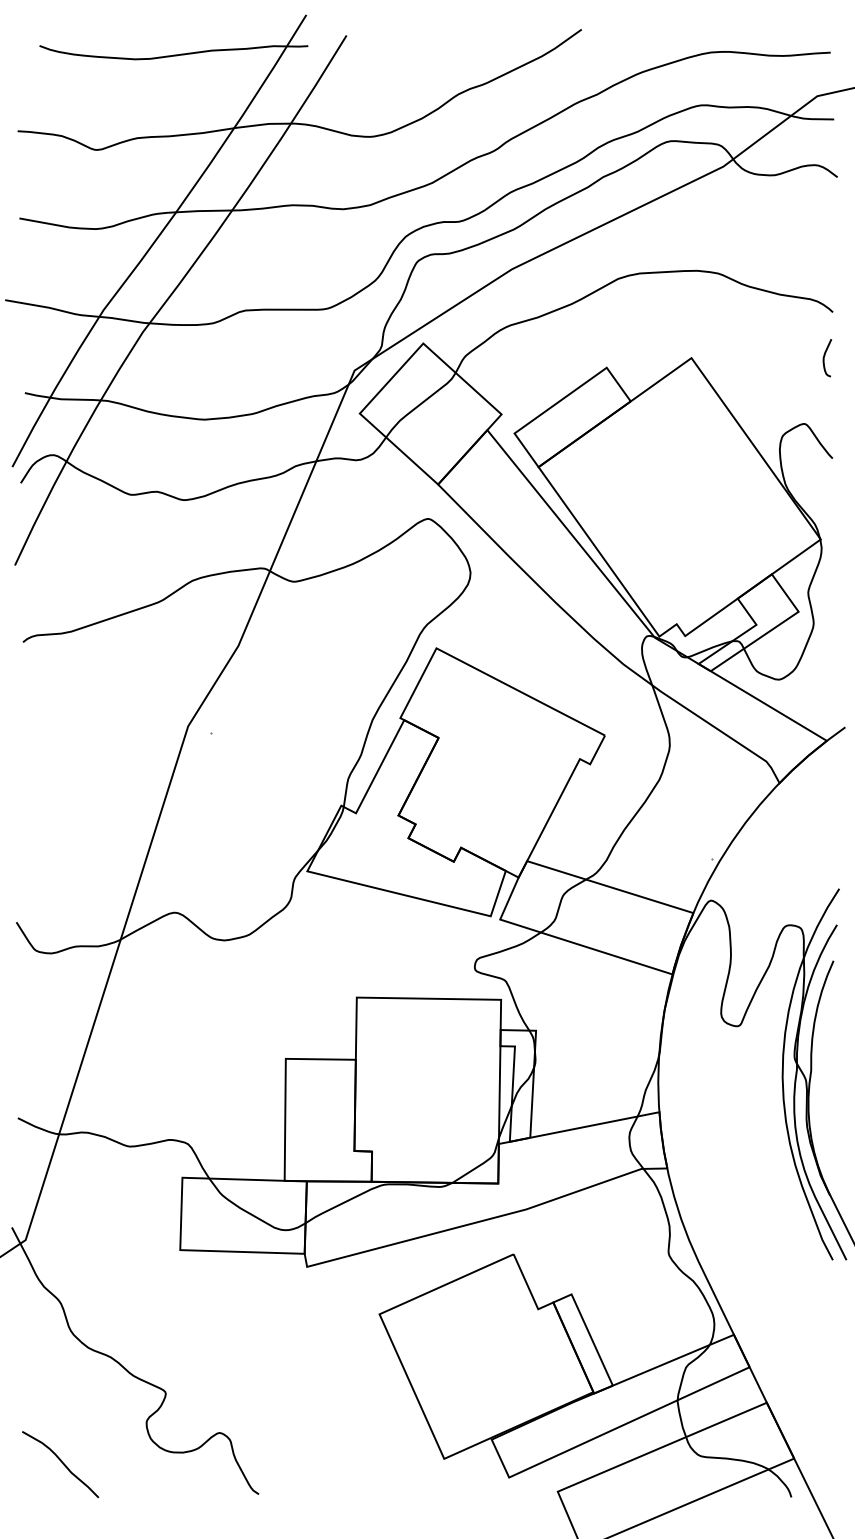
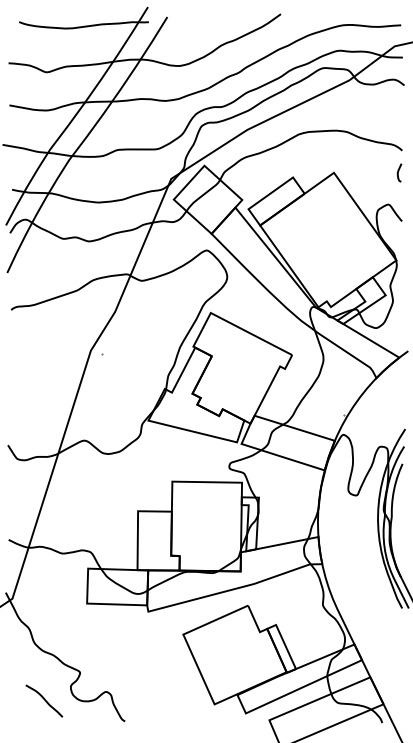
curve: (60, 1463) -> (44, 700), moved

